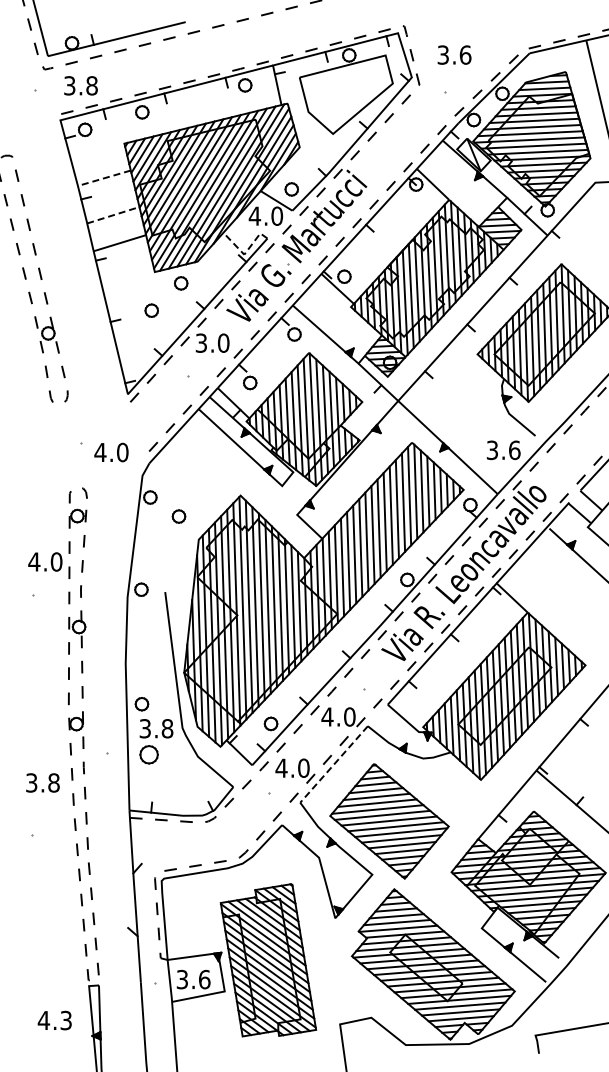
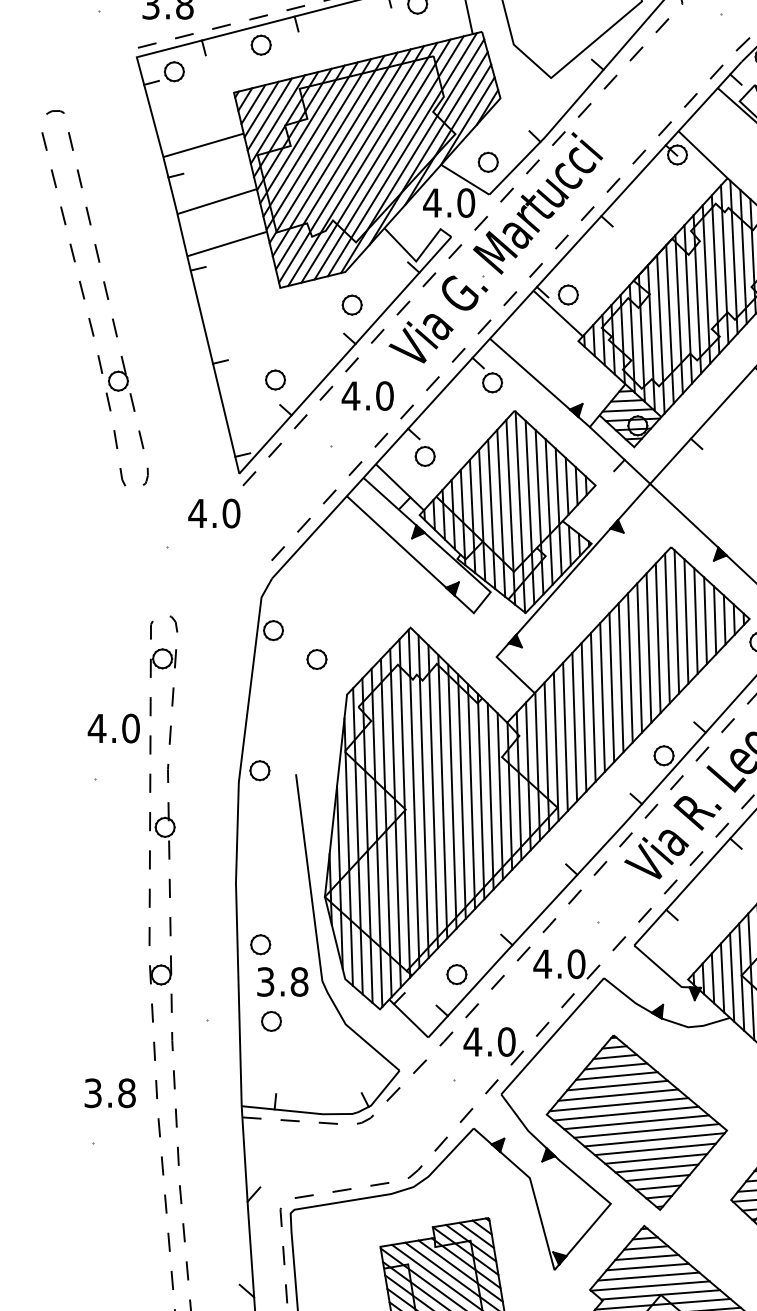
line: (104, 178) -> (203, 145), dashed -> solid
line: (113, 215) -> (217, 201), dashed -> solid
line: (245, 253) -> (418, 259), dashed -> solid
part: (181, 283) -> (352, 305), moved
part: (151, 310) -> (275, 379), moved
text: (201, 342) -> (351, 394), 3.0 -> 4.0
text: (111, 452) -> (214, 513), moved
part: (148, 754) -> (270, 1021), size x0.71
line: (333, 764) -> (551, 1036), dashed -> solid
text: (42, 782) -> (109, 1092), moved

